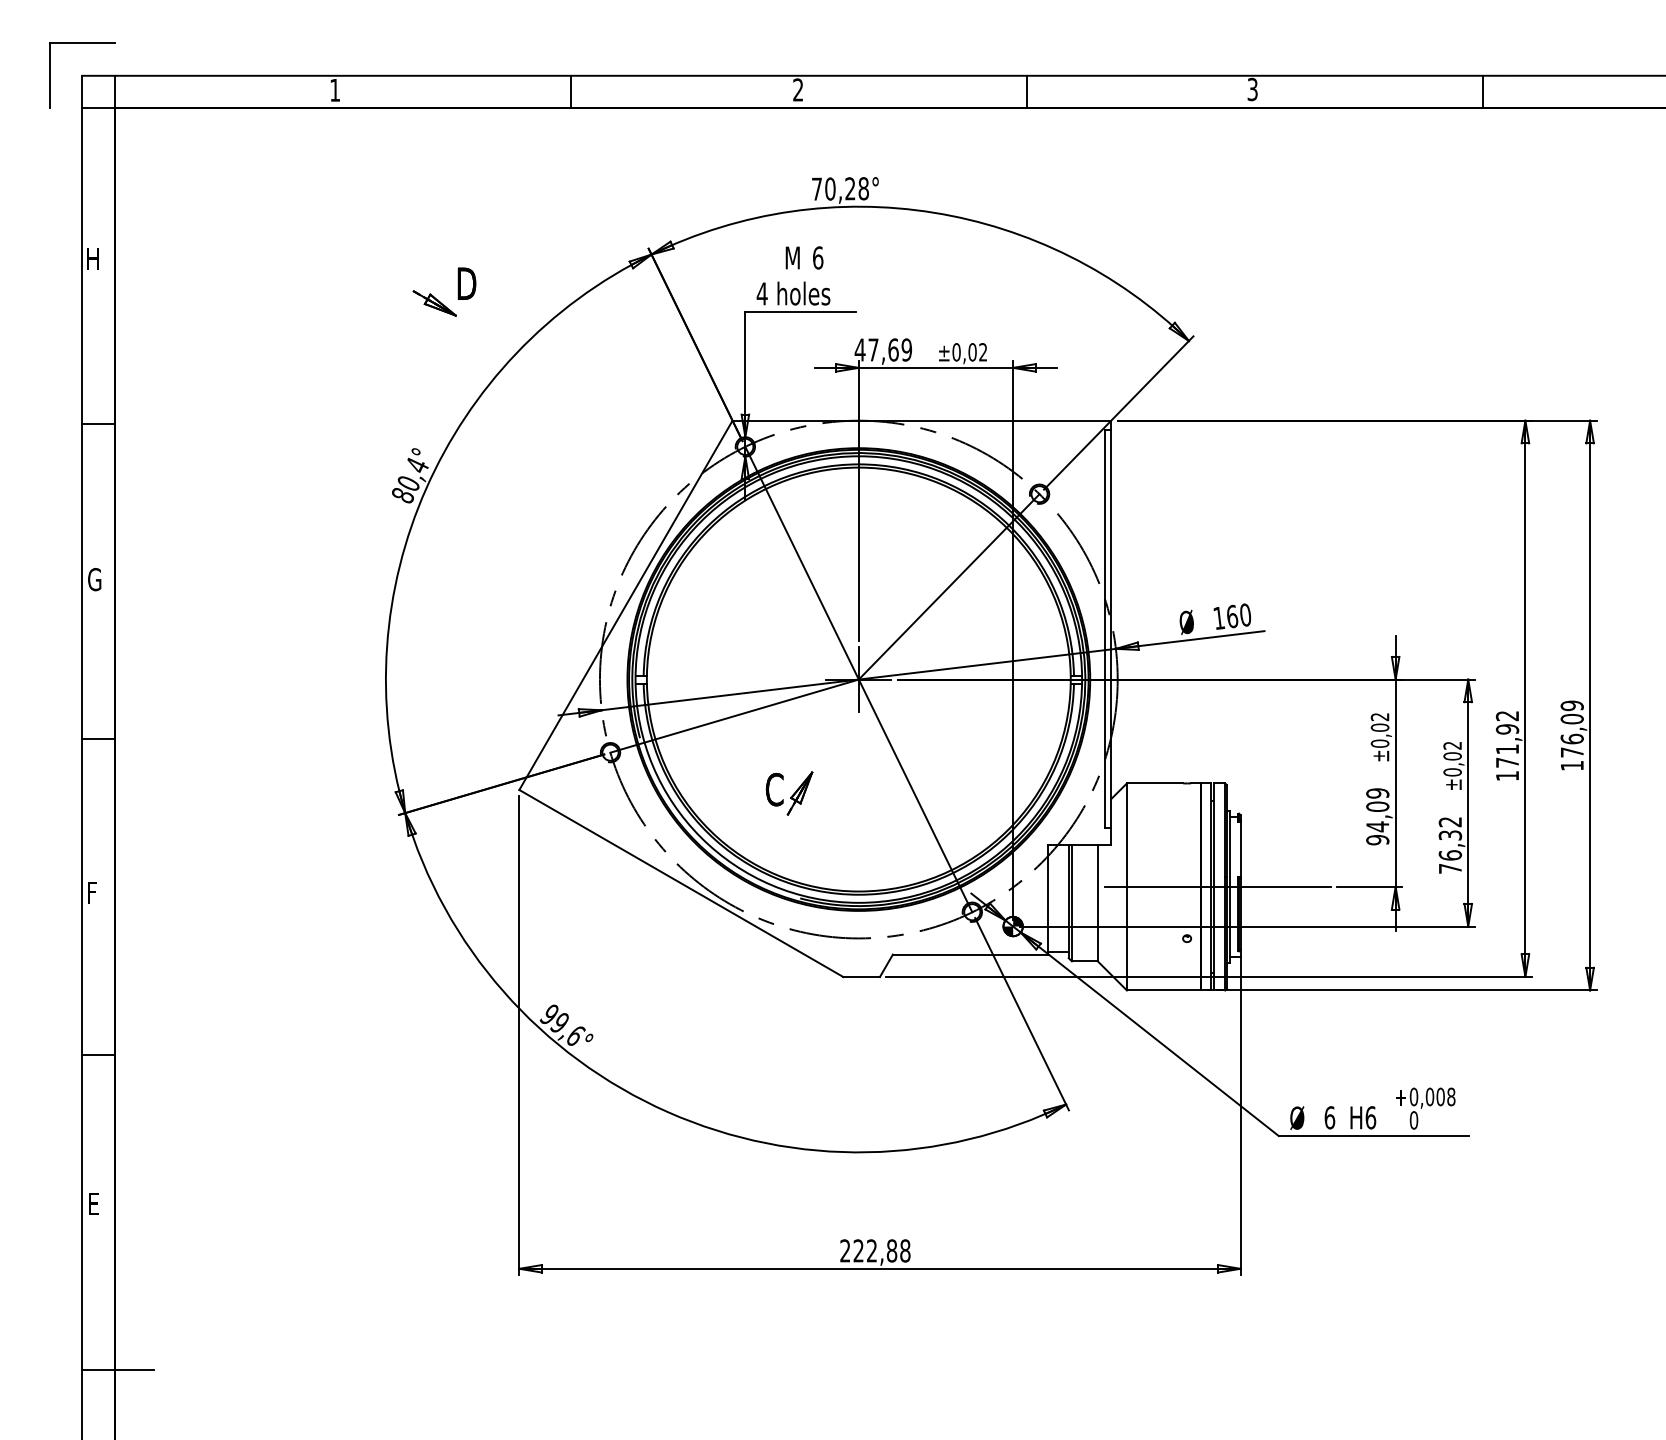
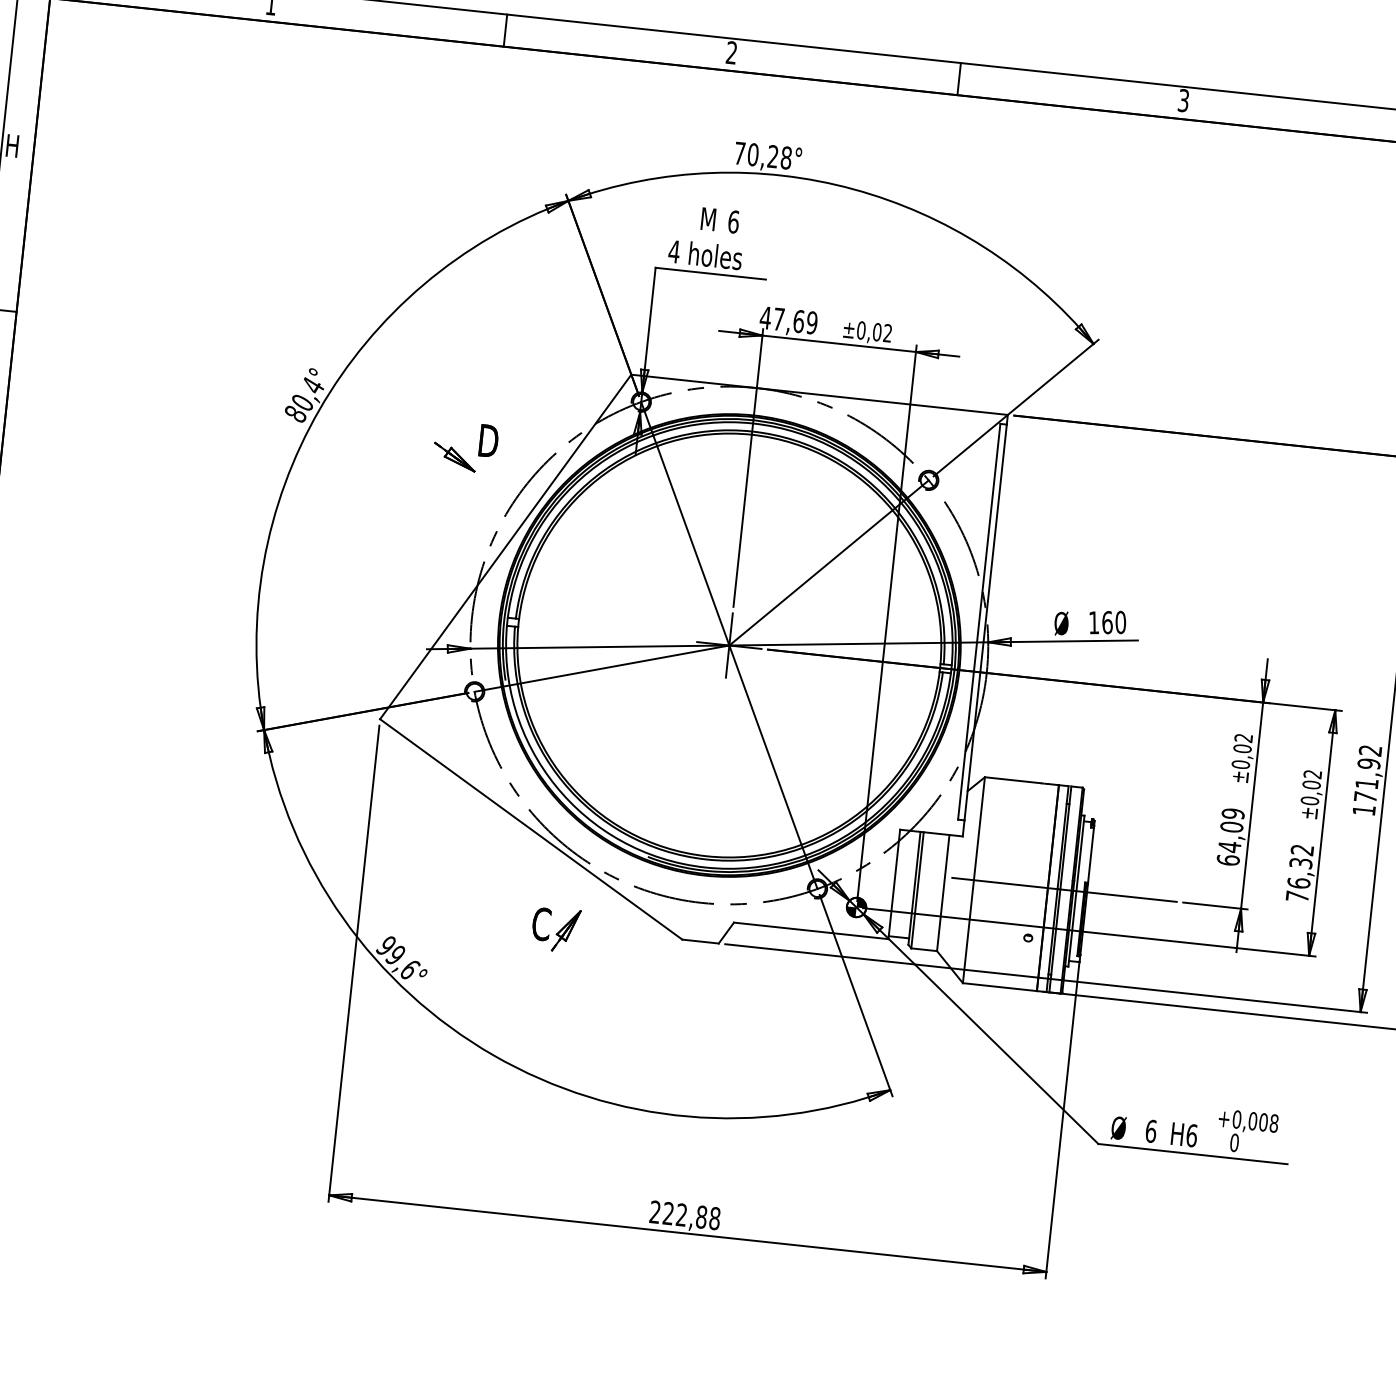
part: (439, 300) -> (459, 454), moved
part: (789, 793) -> (555, 929), moved
text: (1377, 839) -> (1228, 859), 94,09 -> 64,09

